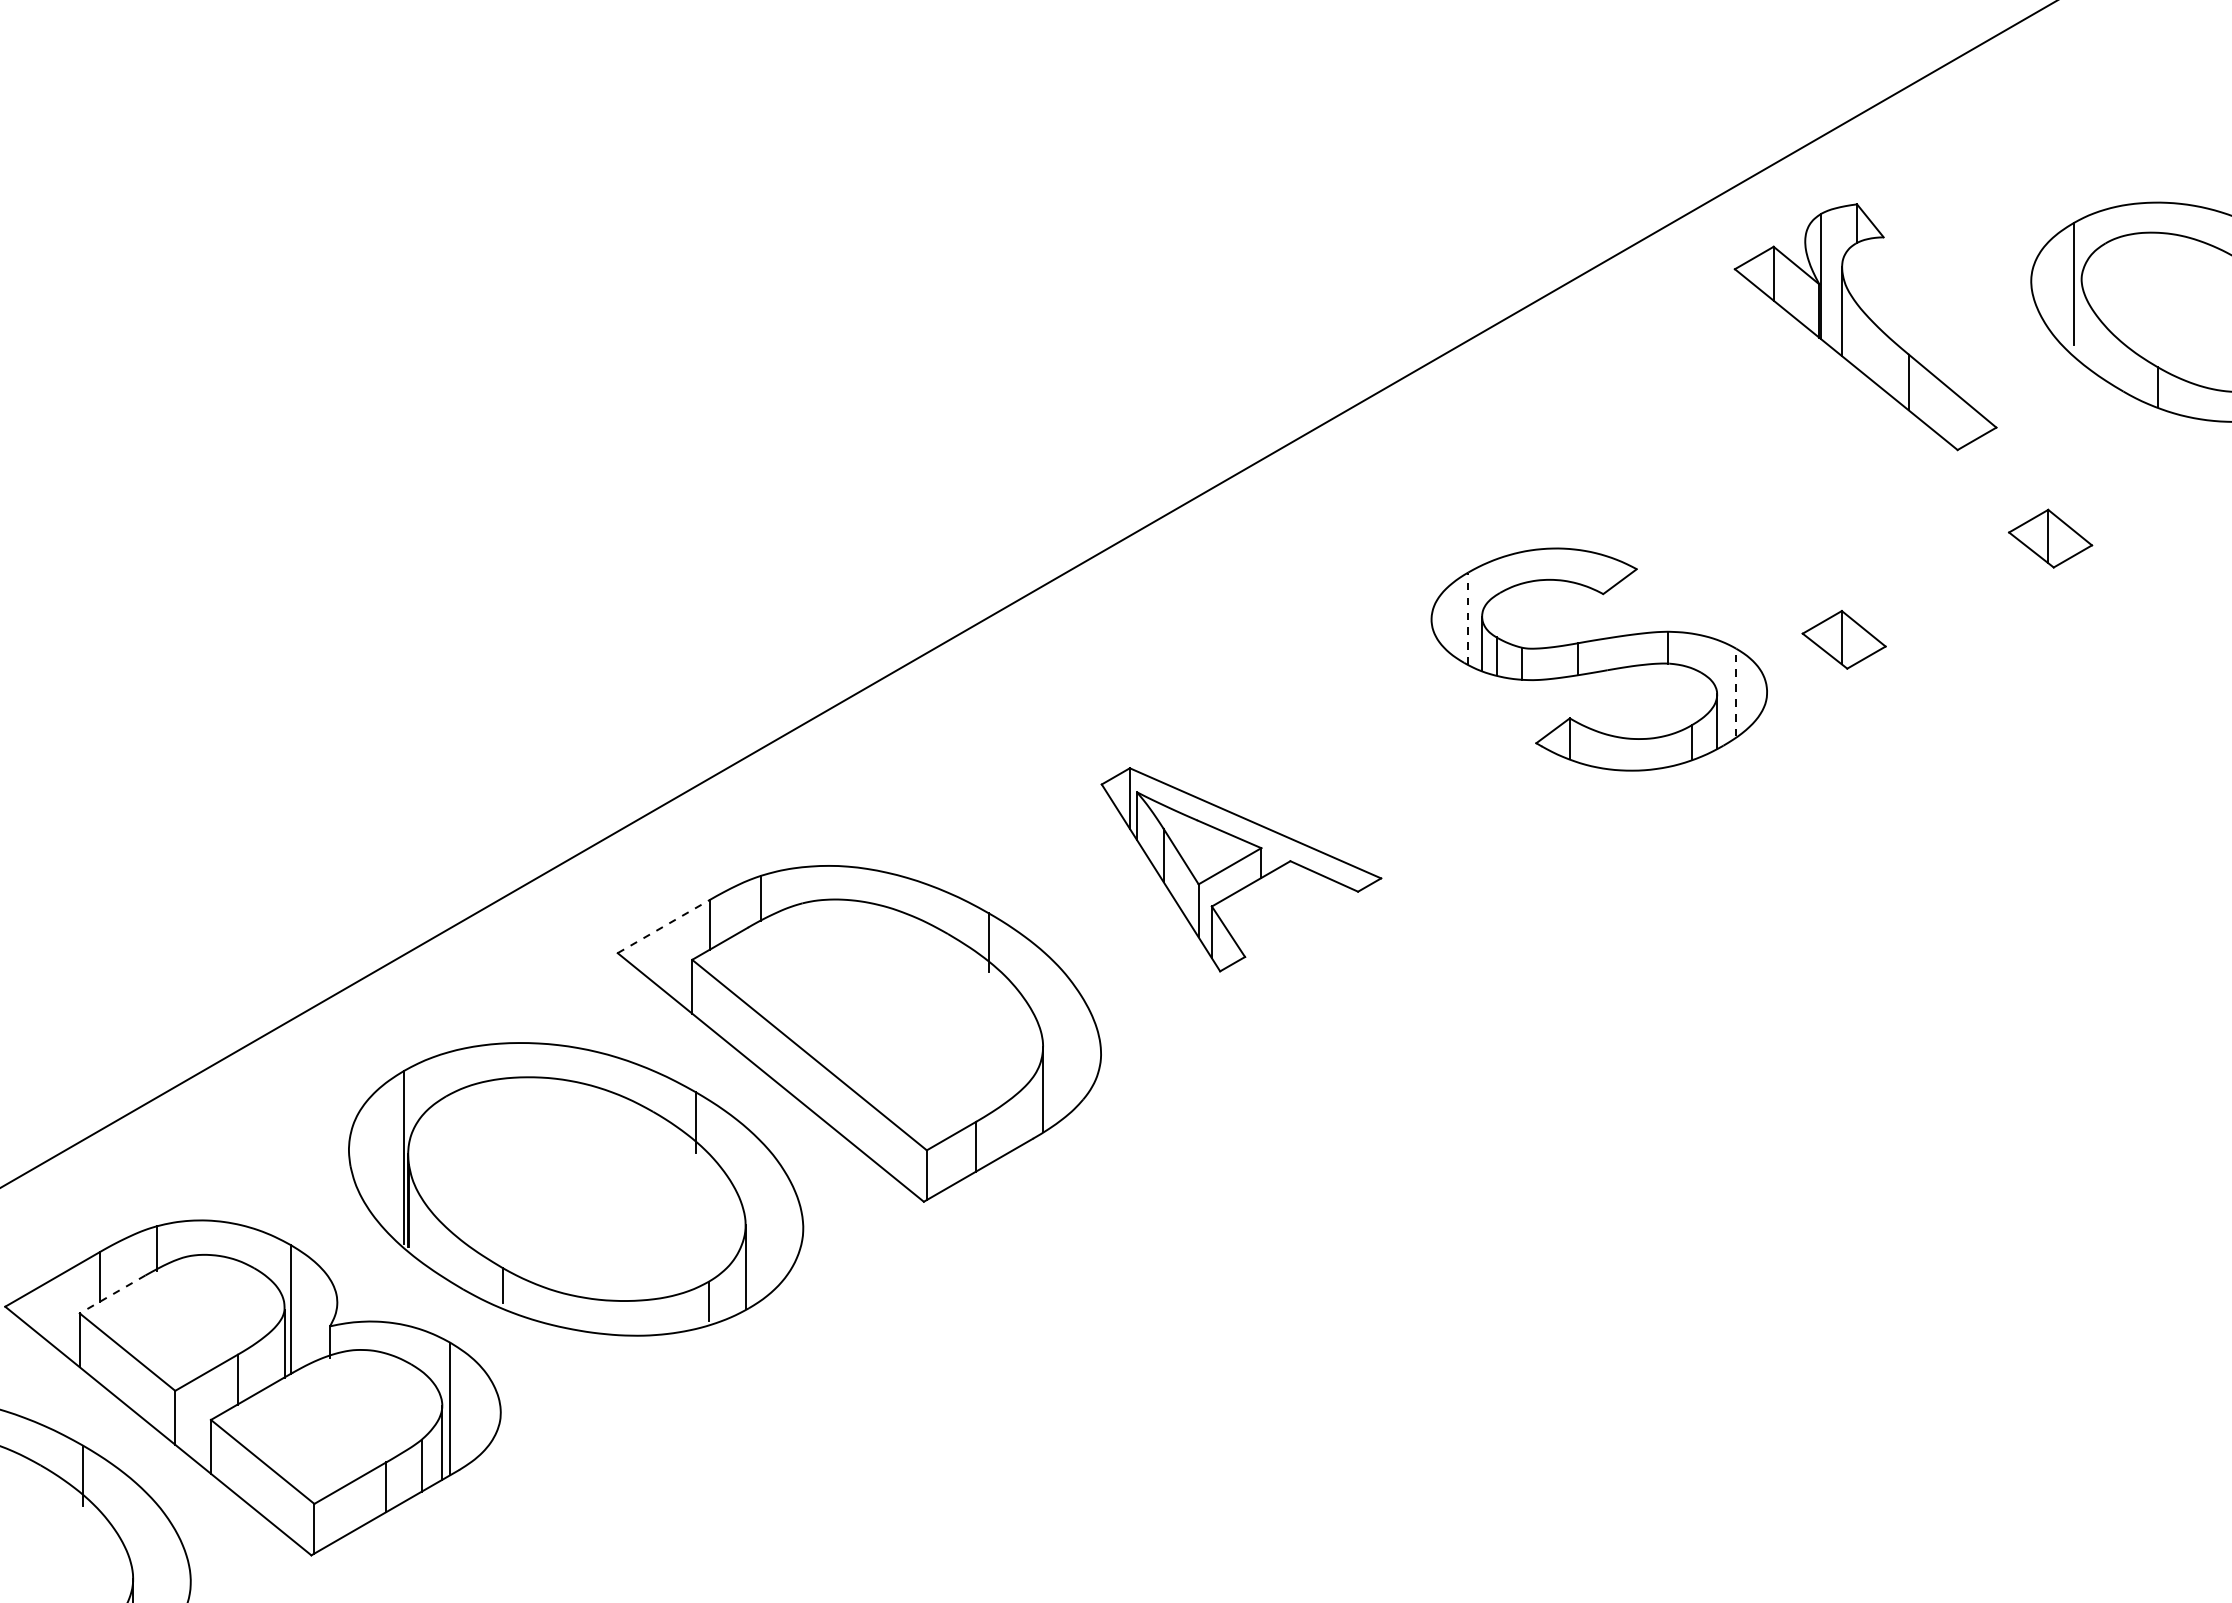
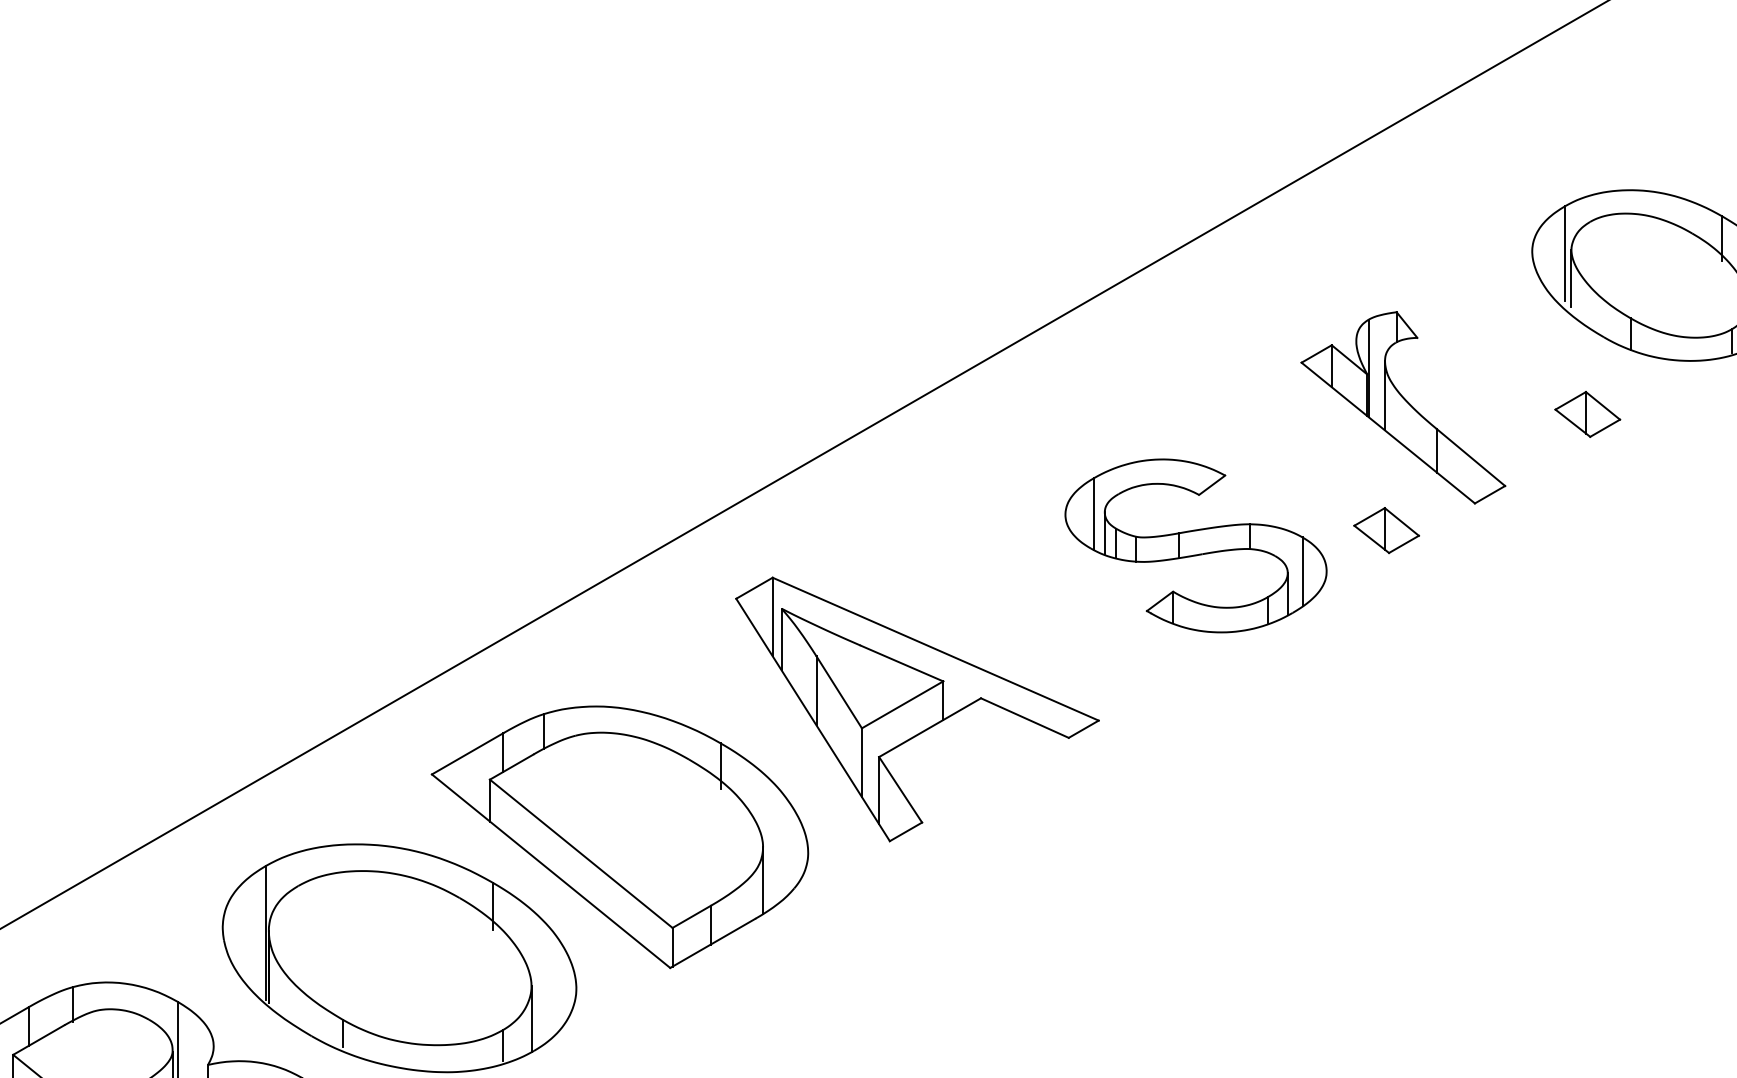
line: (2081, 315) -> (1571, 278), added
part: (1865, 327) -> (1403, 408), moved
part: (2050, 538) -> (1587, 414), moved
line: (1468, 618) -> (1094, 513), dashed -> solid
line: (1736, 692) -> (1302, 571), dashed -> solid
part: (1241, 869) -> (917, 709), size x1.67
line: (663, 926) -> (467, 753), dashed -> solid
line: (112, 1294) -> (38, 1040), dashed -> solid

